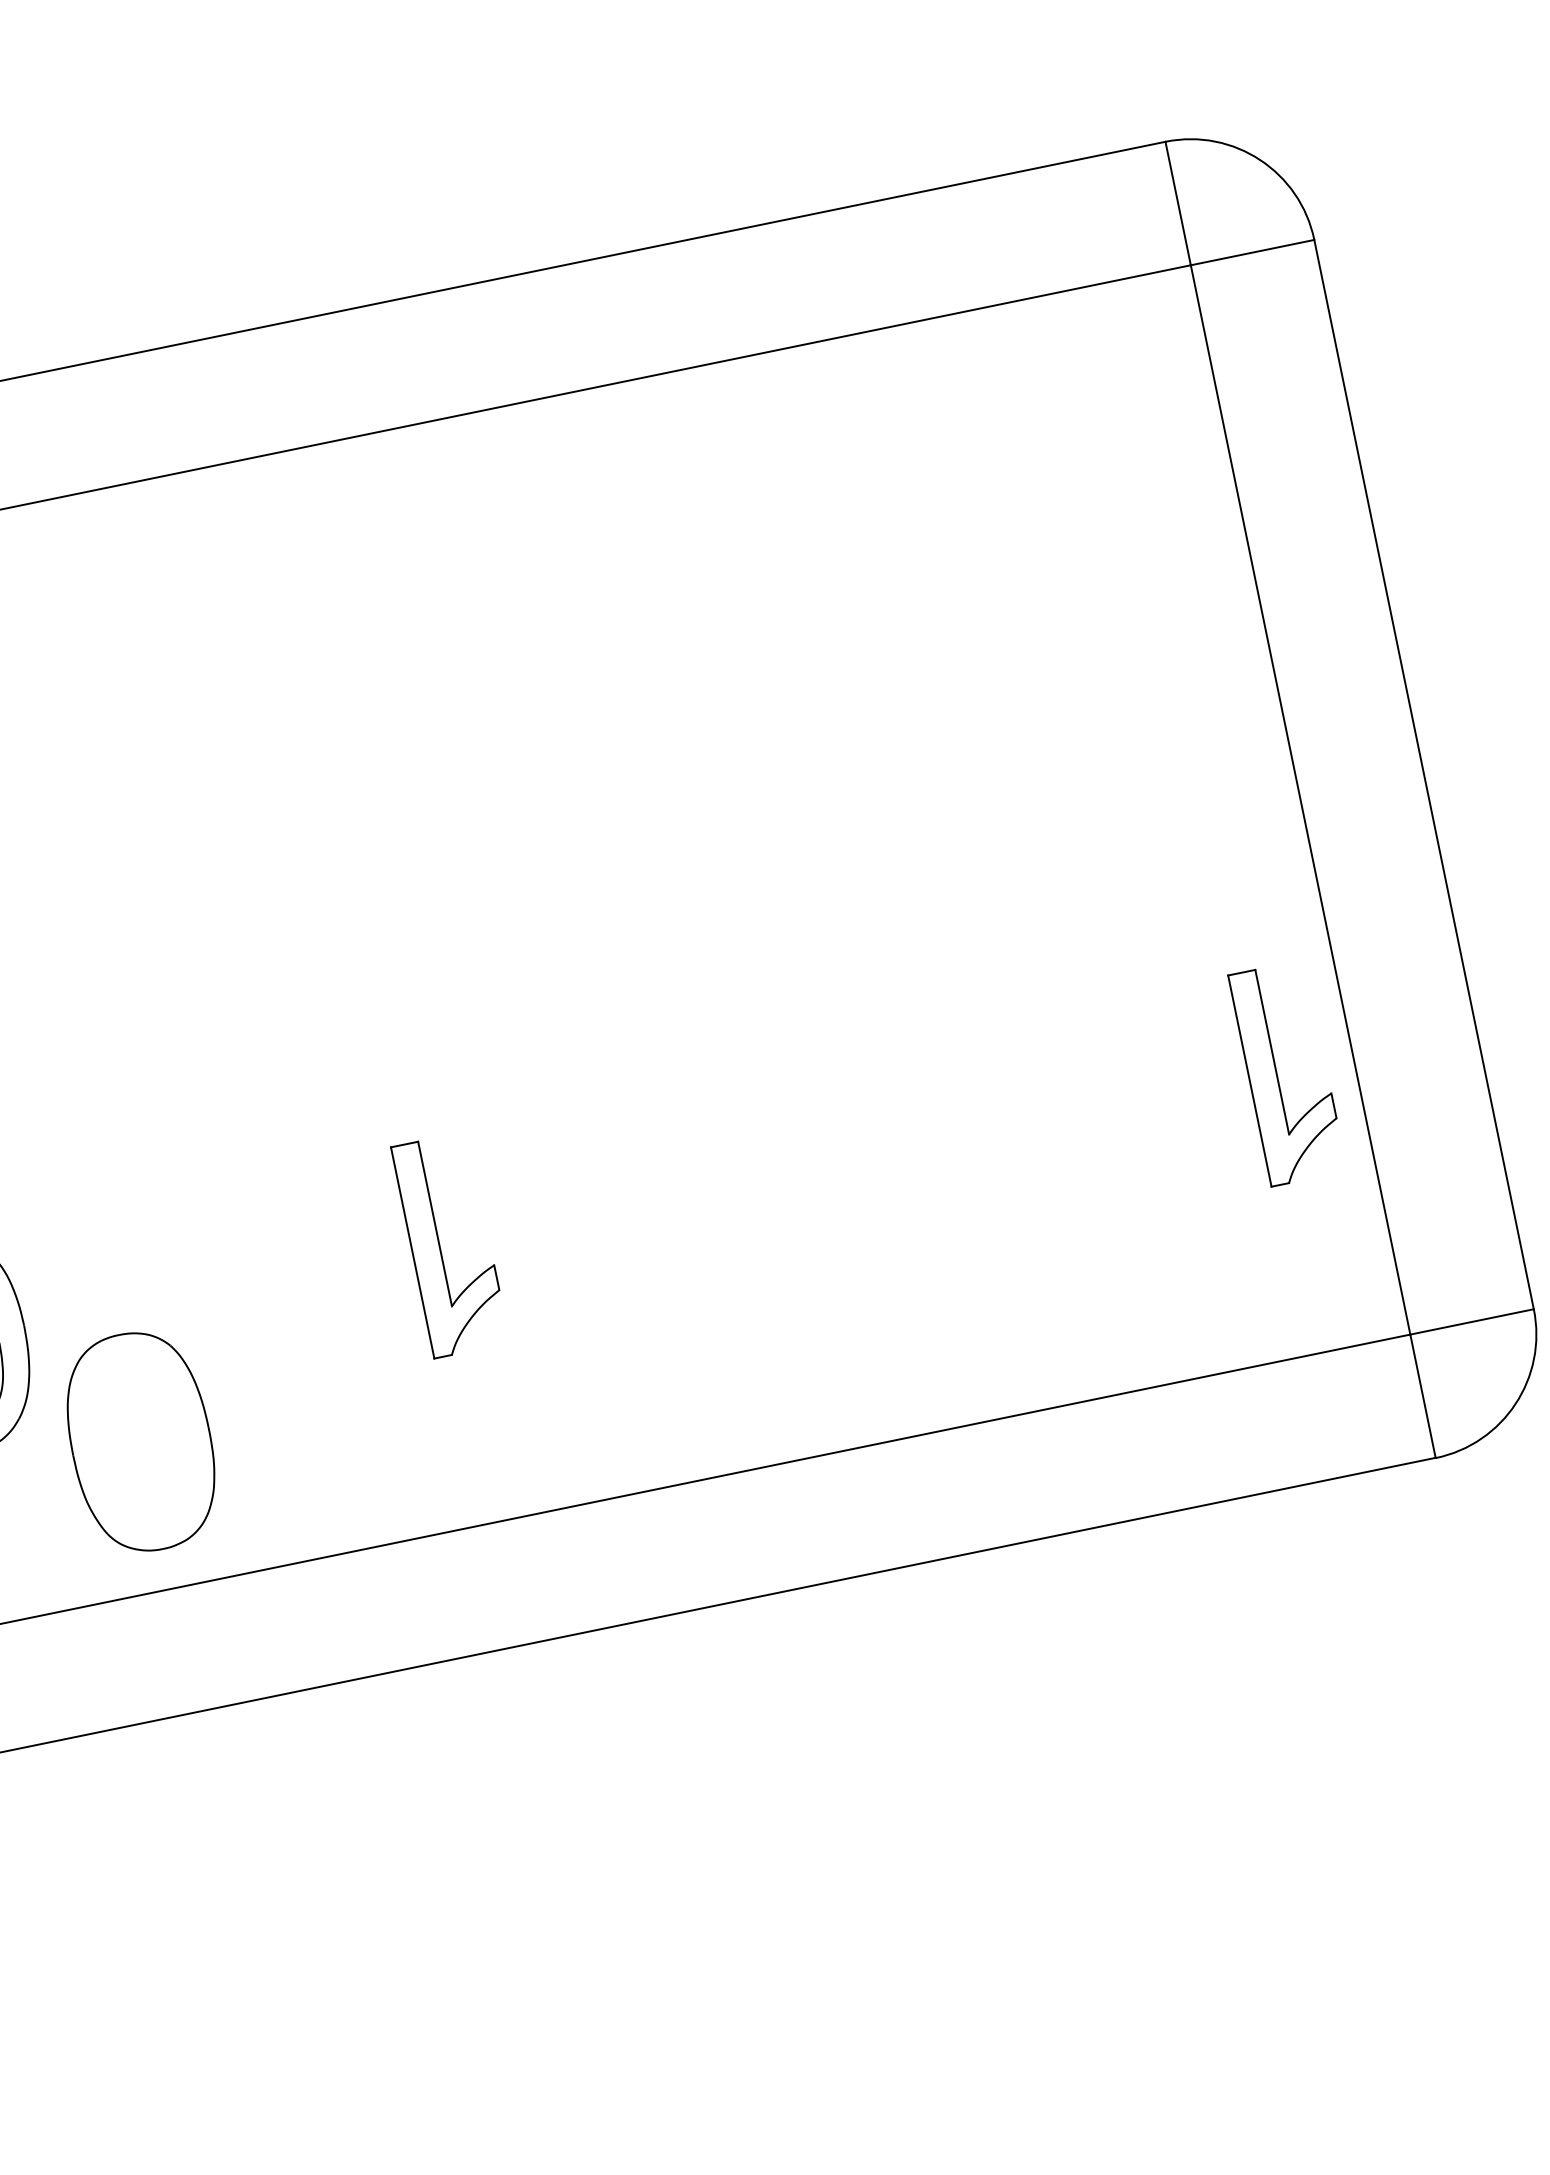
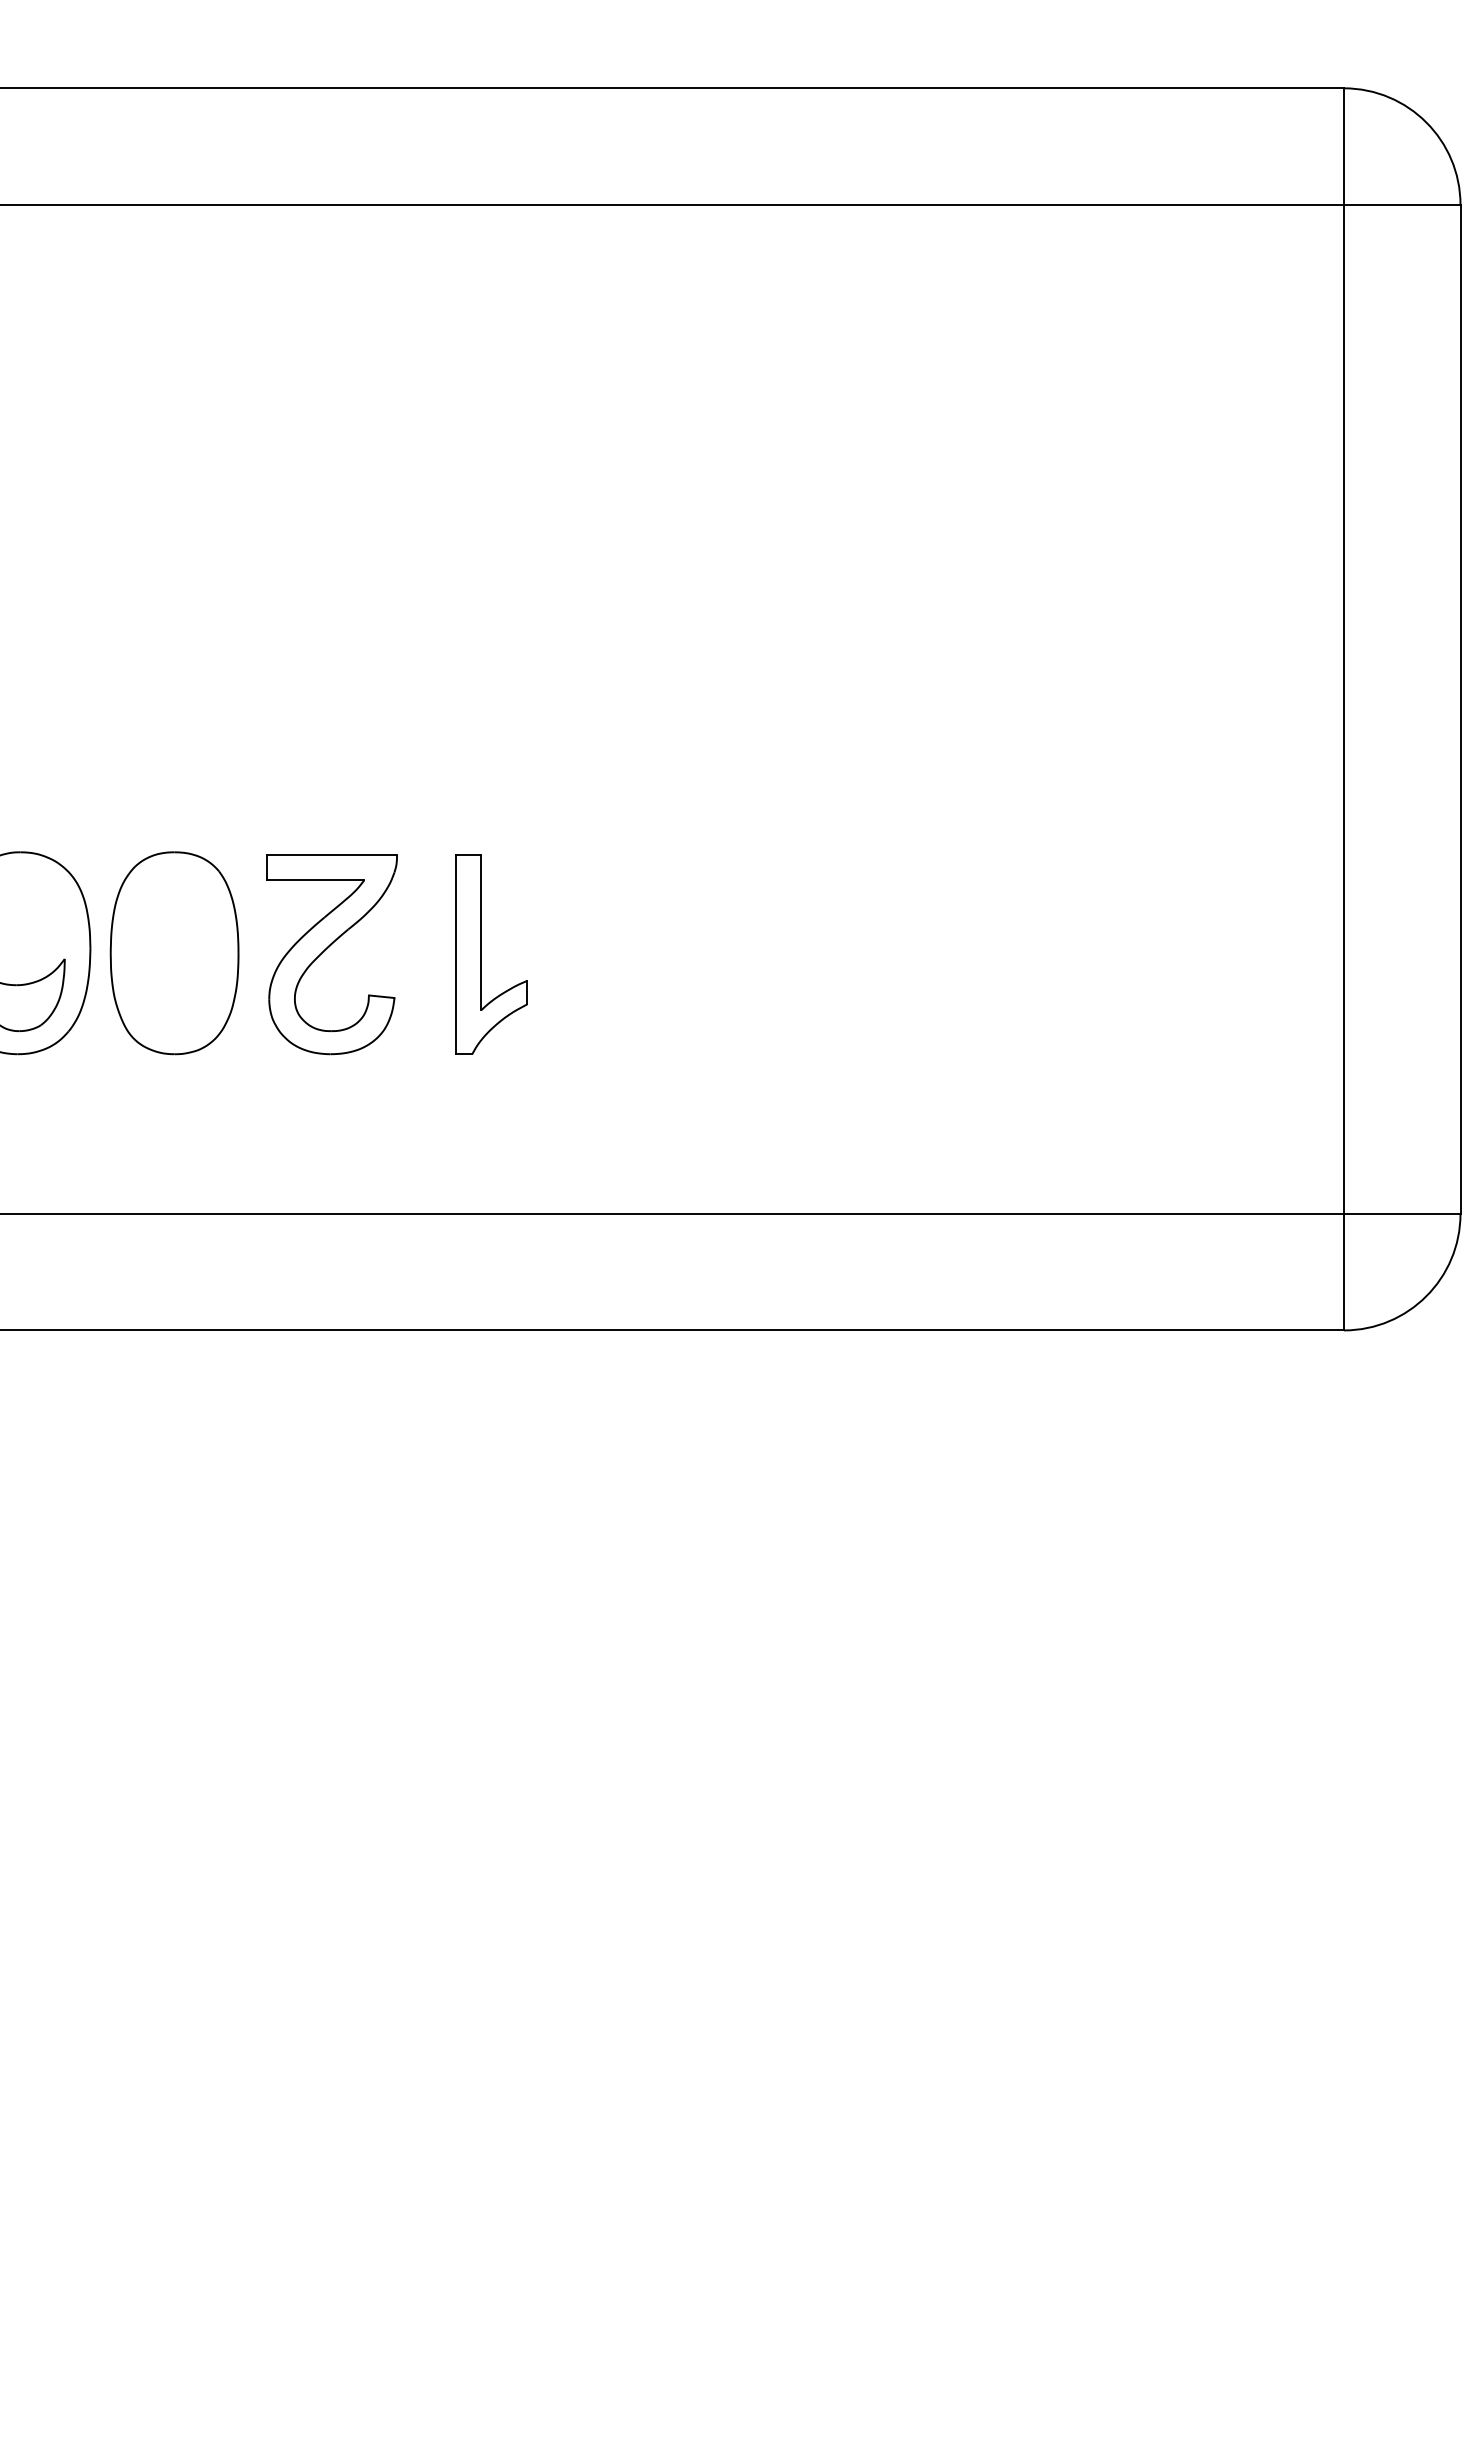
part: (1277, 1075) -> (1271, 954), removed
part: (275, 1275) -> (327, 949), added
part: (140, 1442) -> (174, 953), moved

